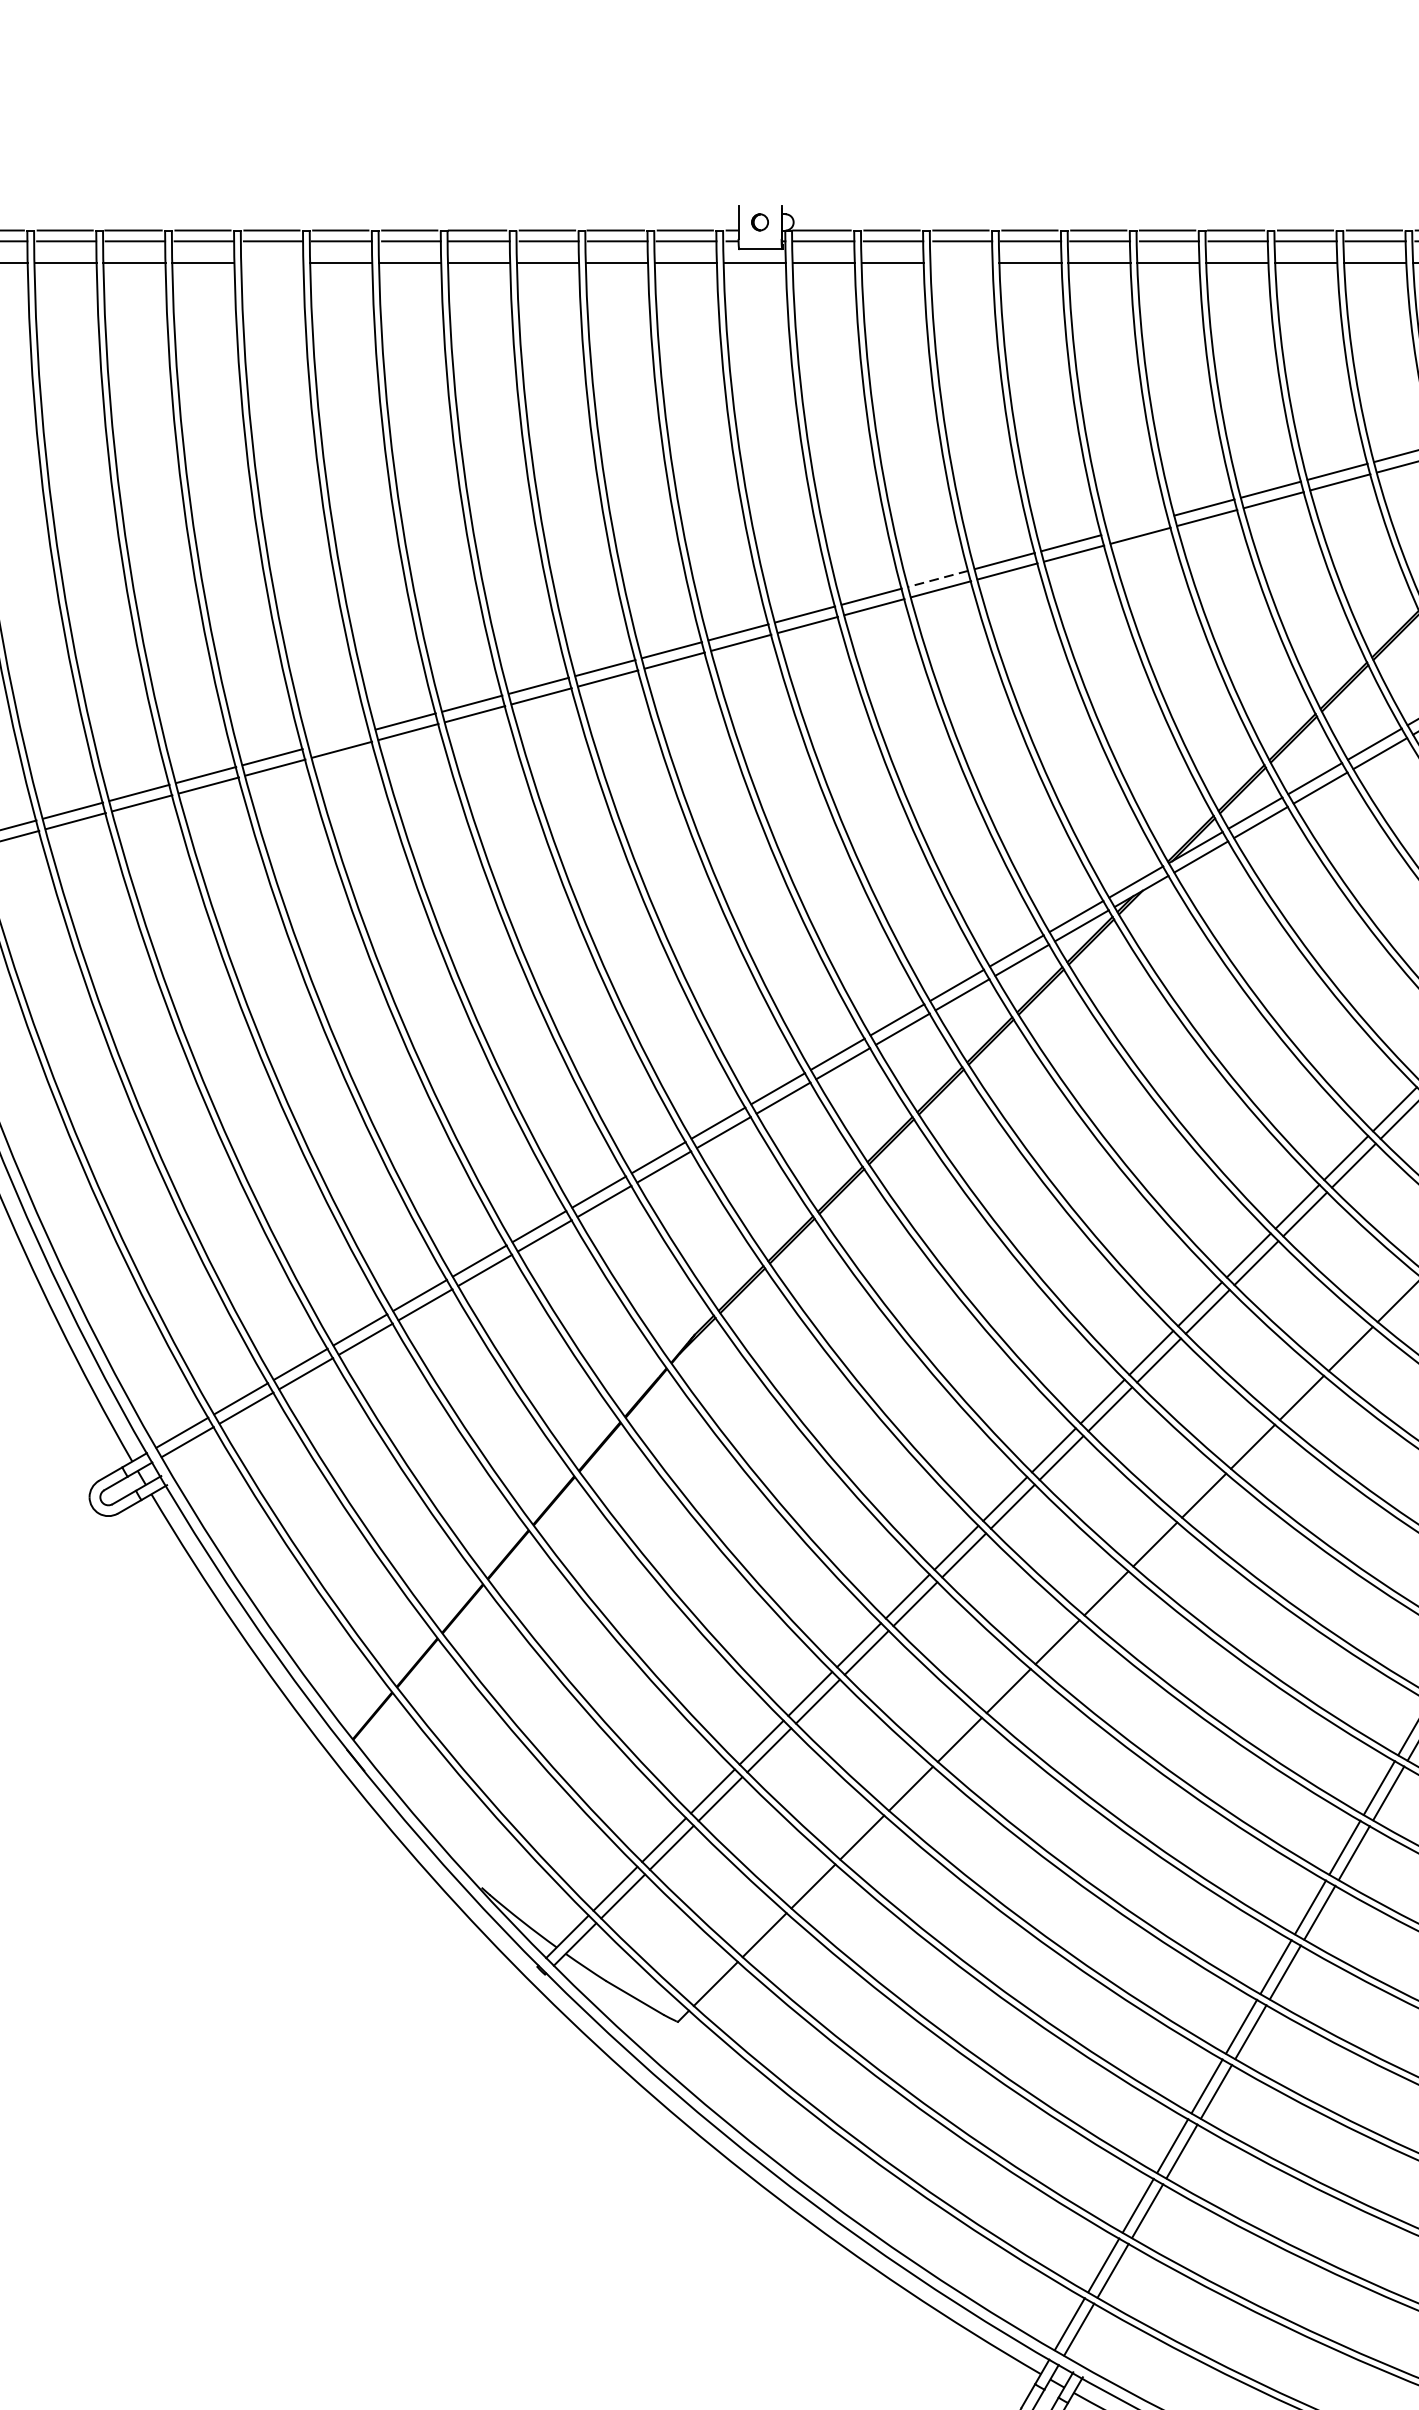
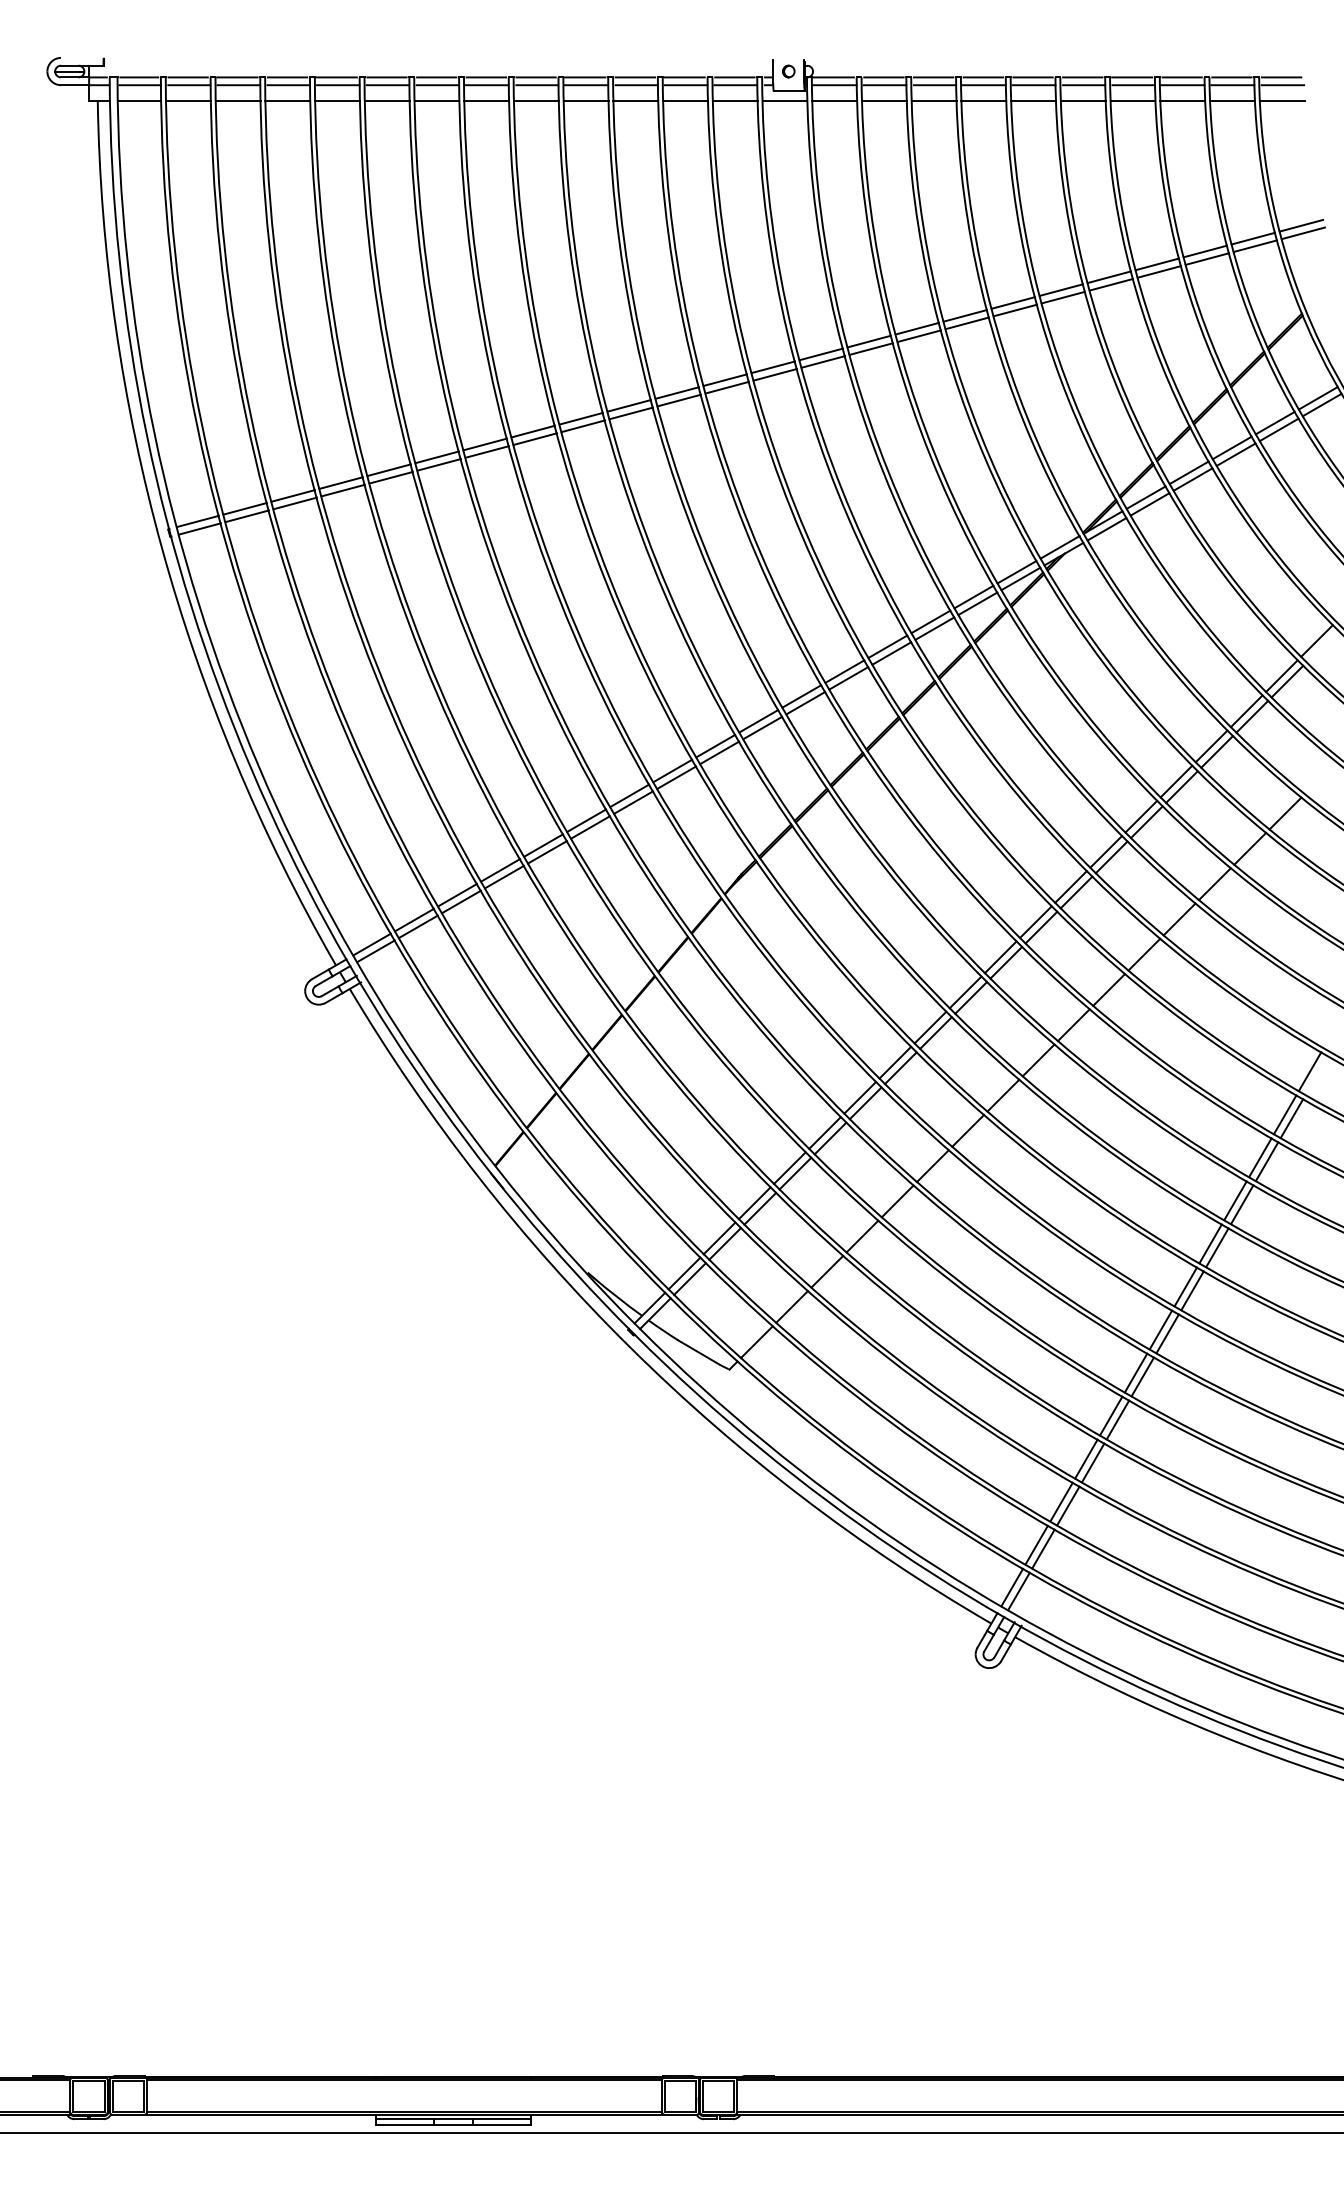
line: (271, 262) -> (436, 100), added
line: (960, 262) -> (933, 100), added
line: (1136, 524) -> (1060, 289), added
line: (937, 578) -> (916, 328), dashed -> solid
line: (338, 739) -> (484, 444), added

